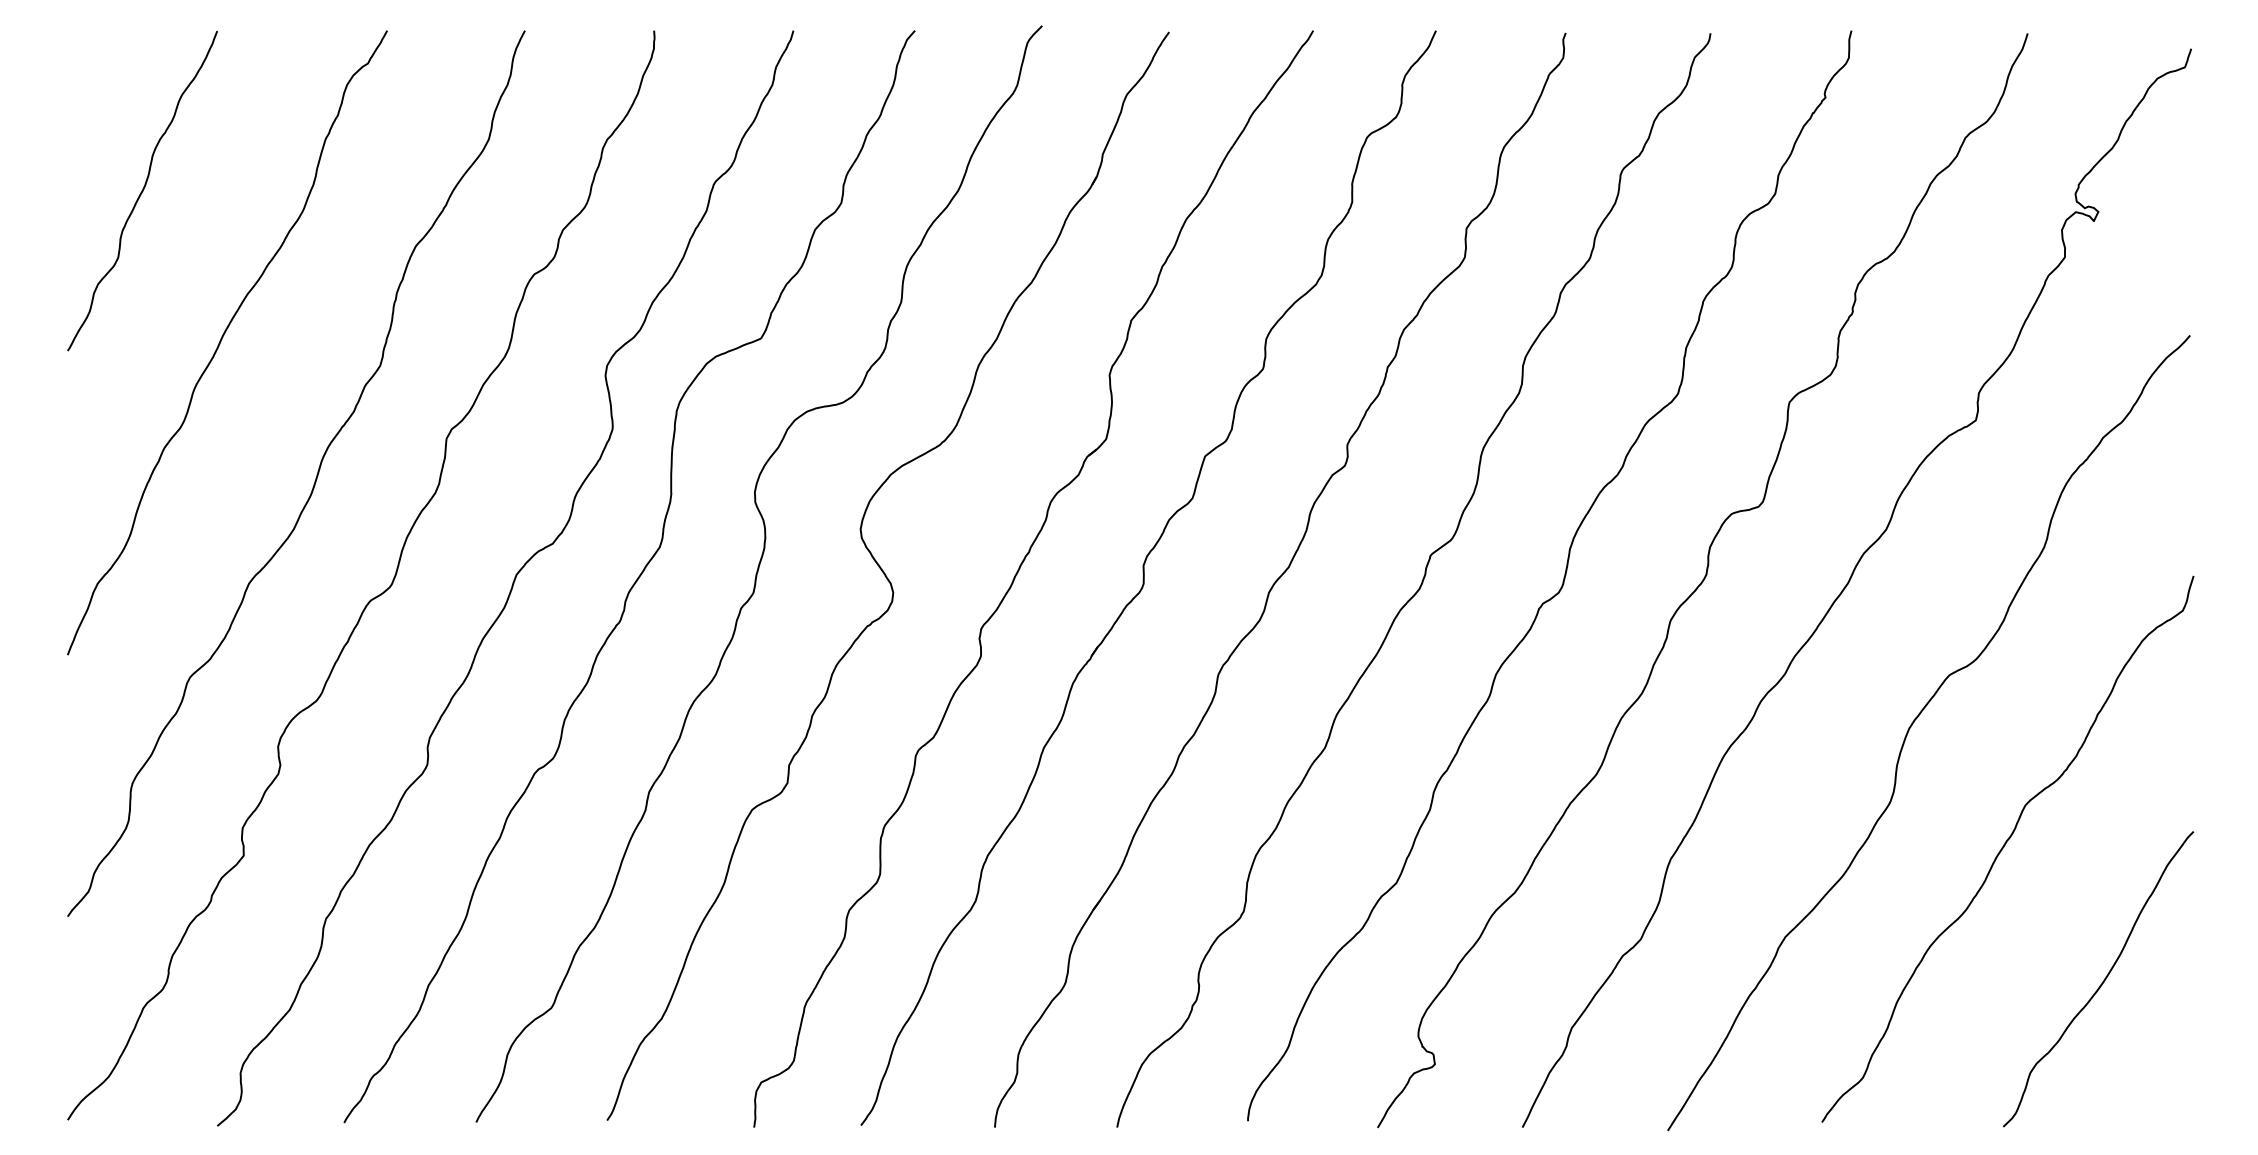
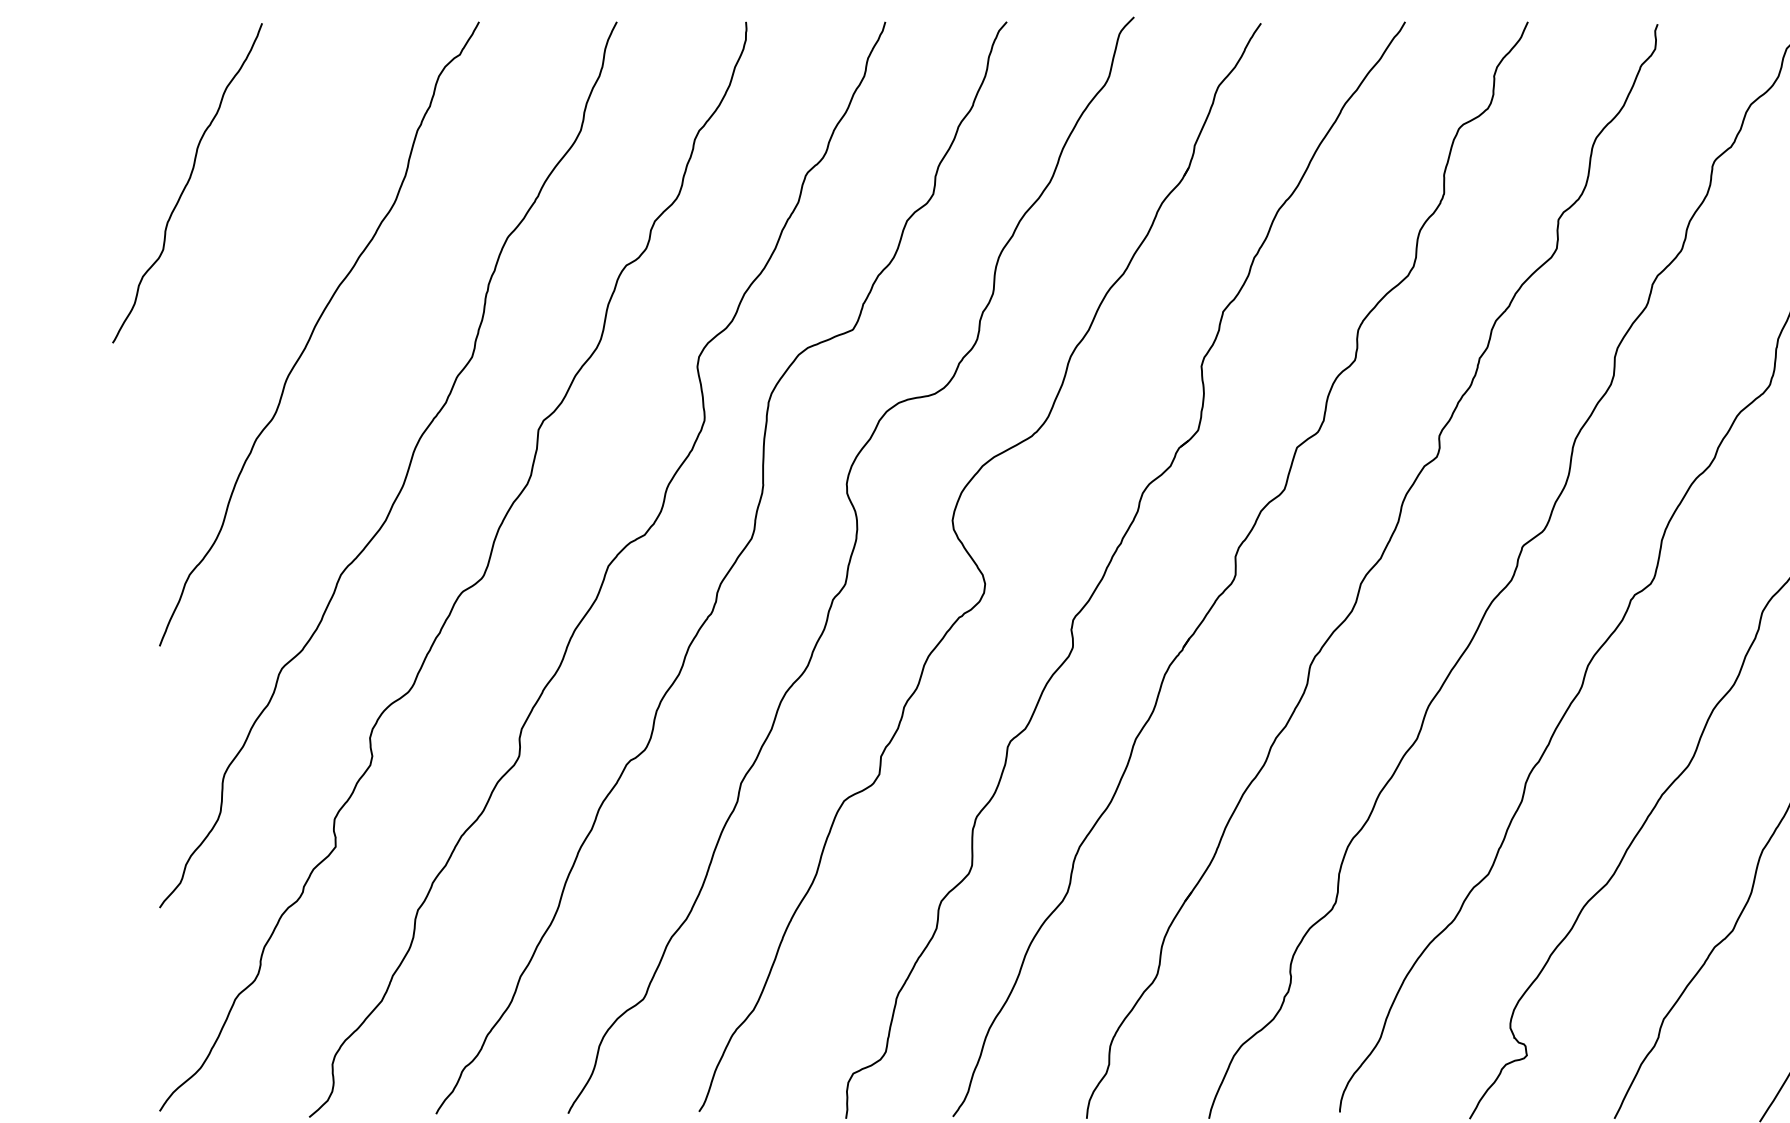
curve: (142, 190) -> (187, 182), moved

